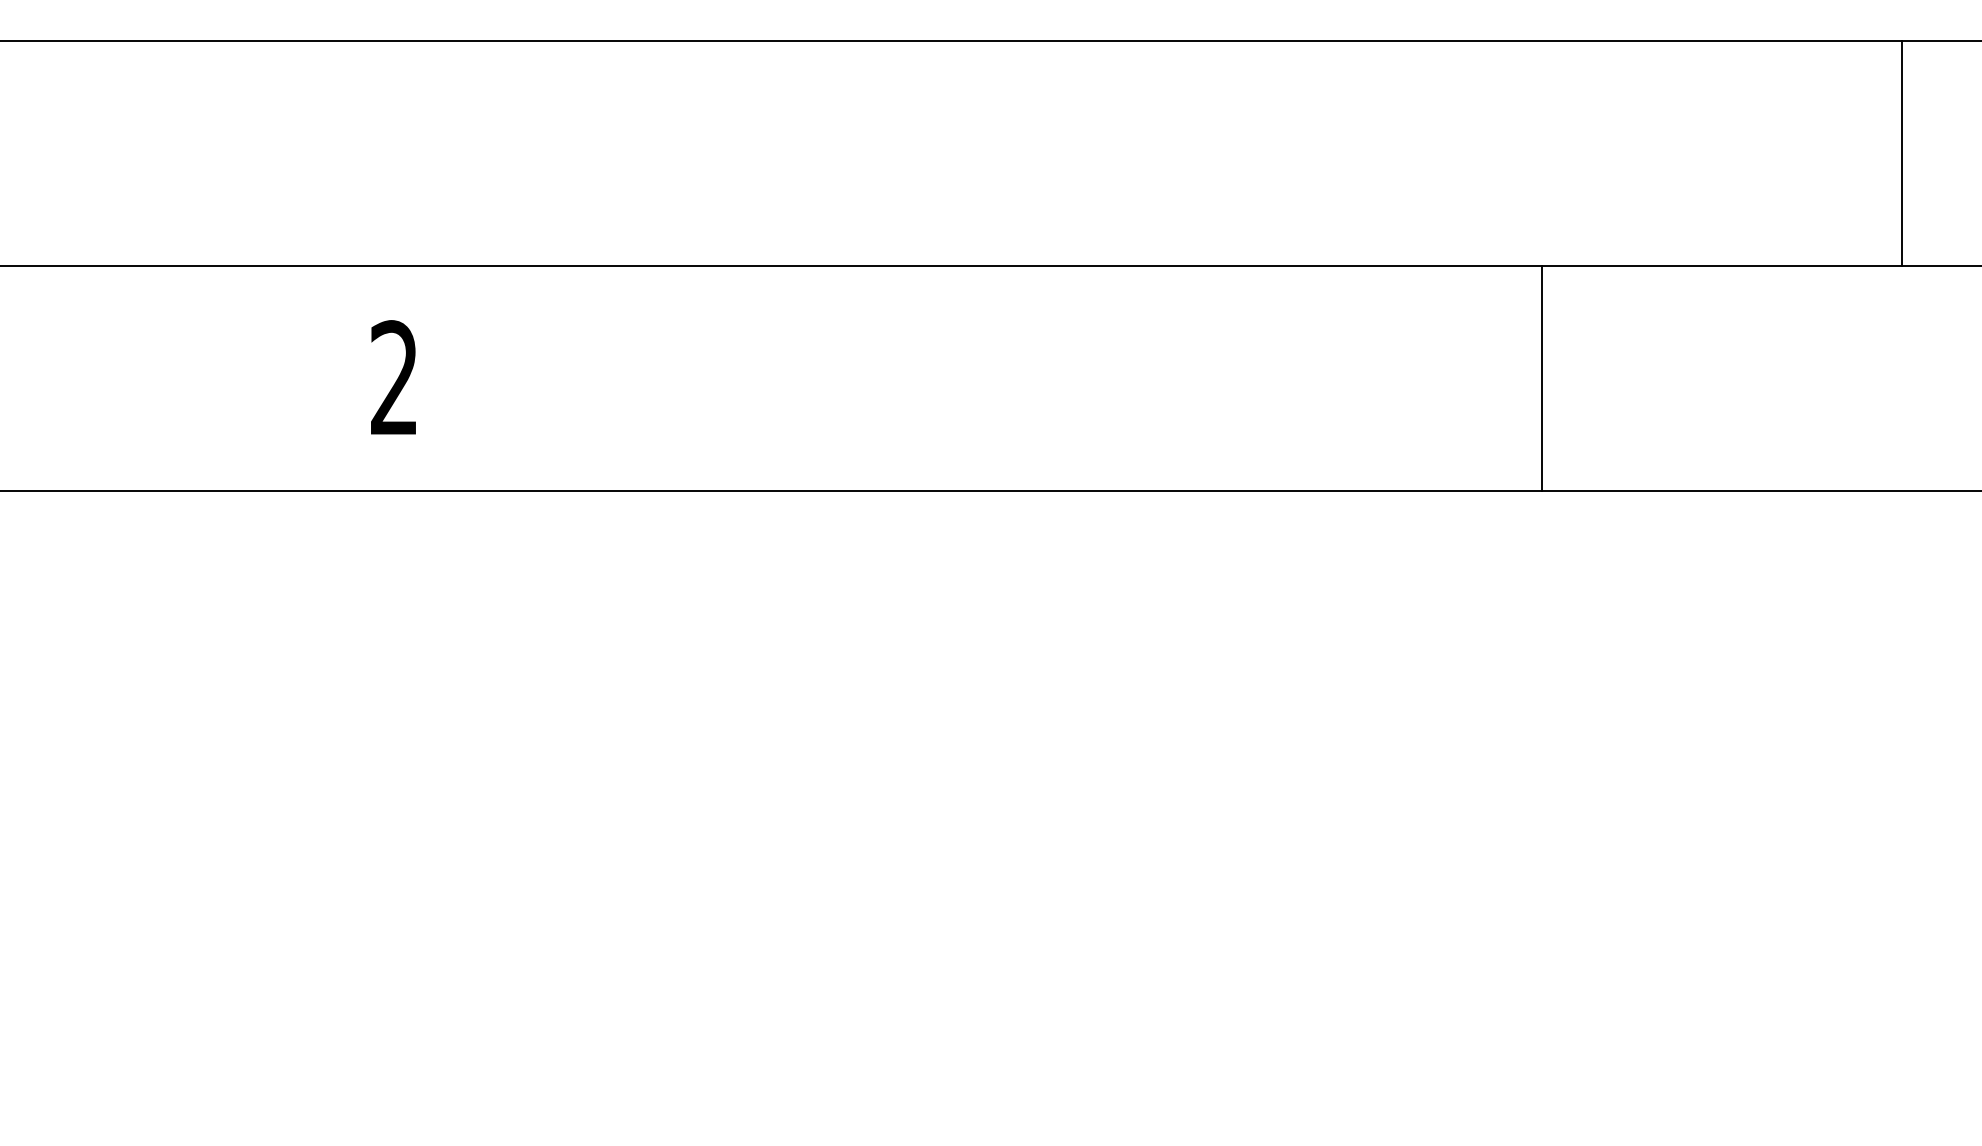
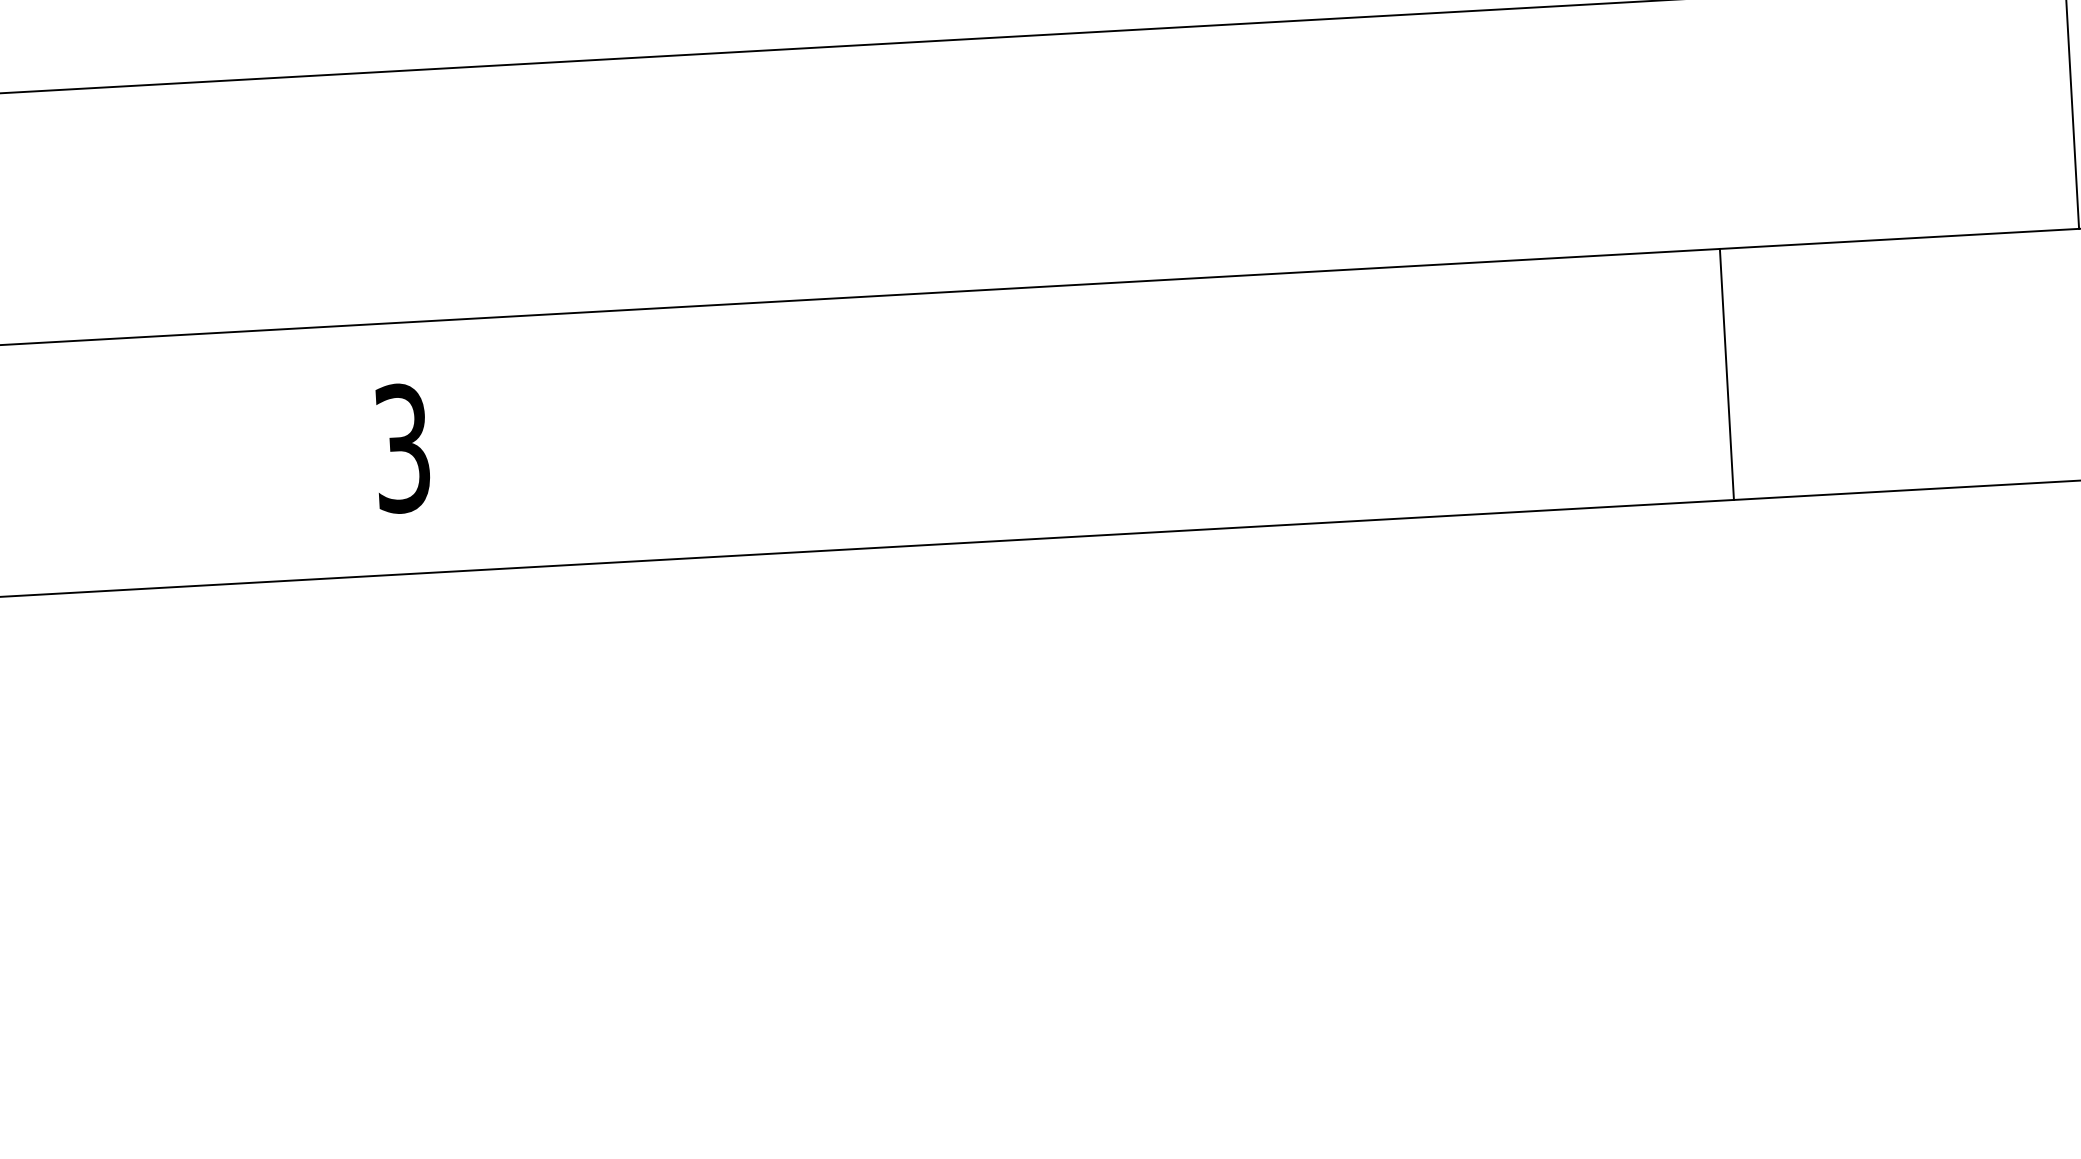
line: (1542, 377) -> (1727, 373), moved
text: (394, 378) -> (402, 448), 2 -> 3

